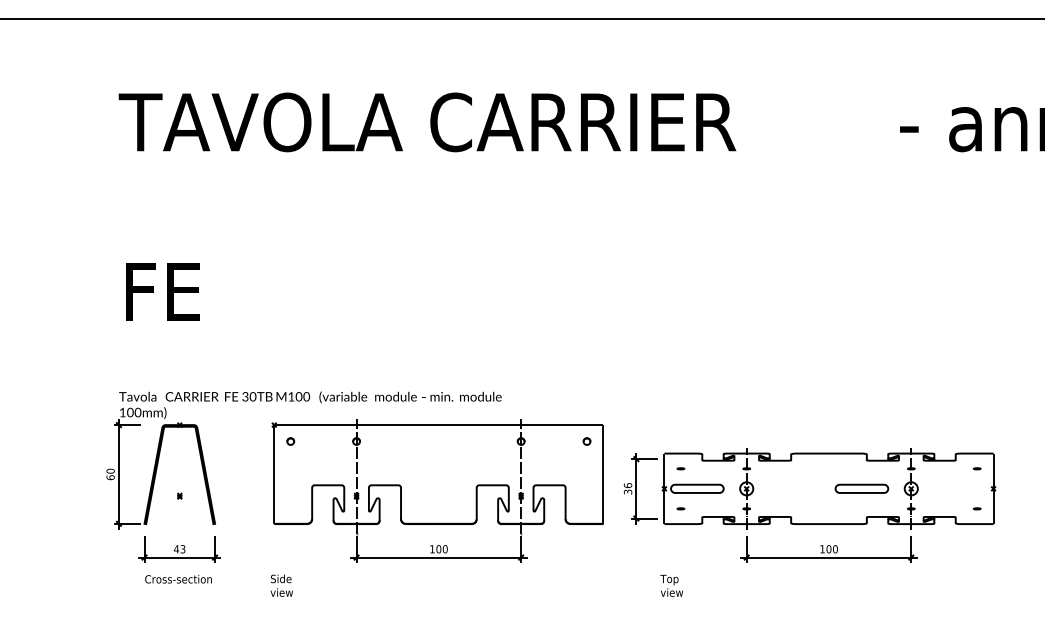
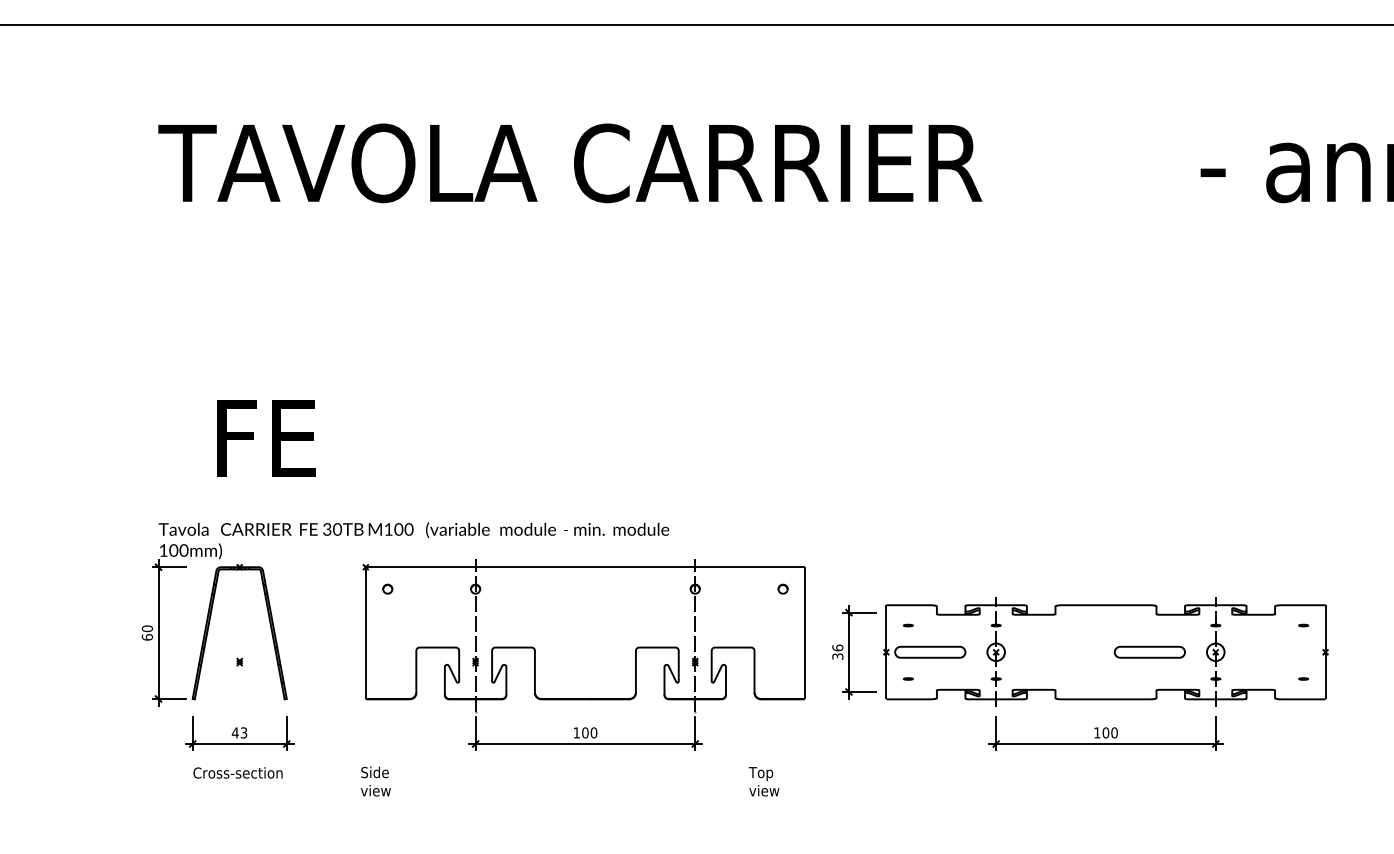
text: (162, 291) -> (266, 438), moved
text: (671, 585) -> (763, 781), moved

